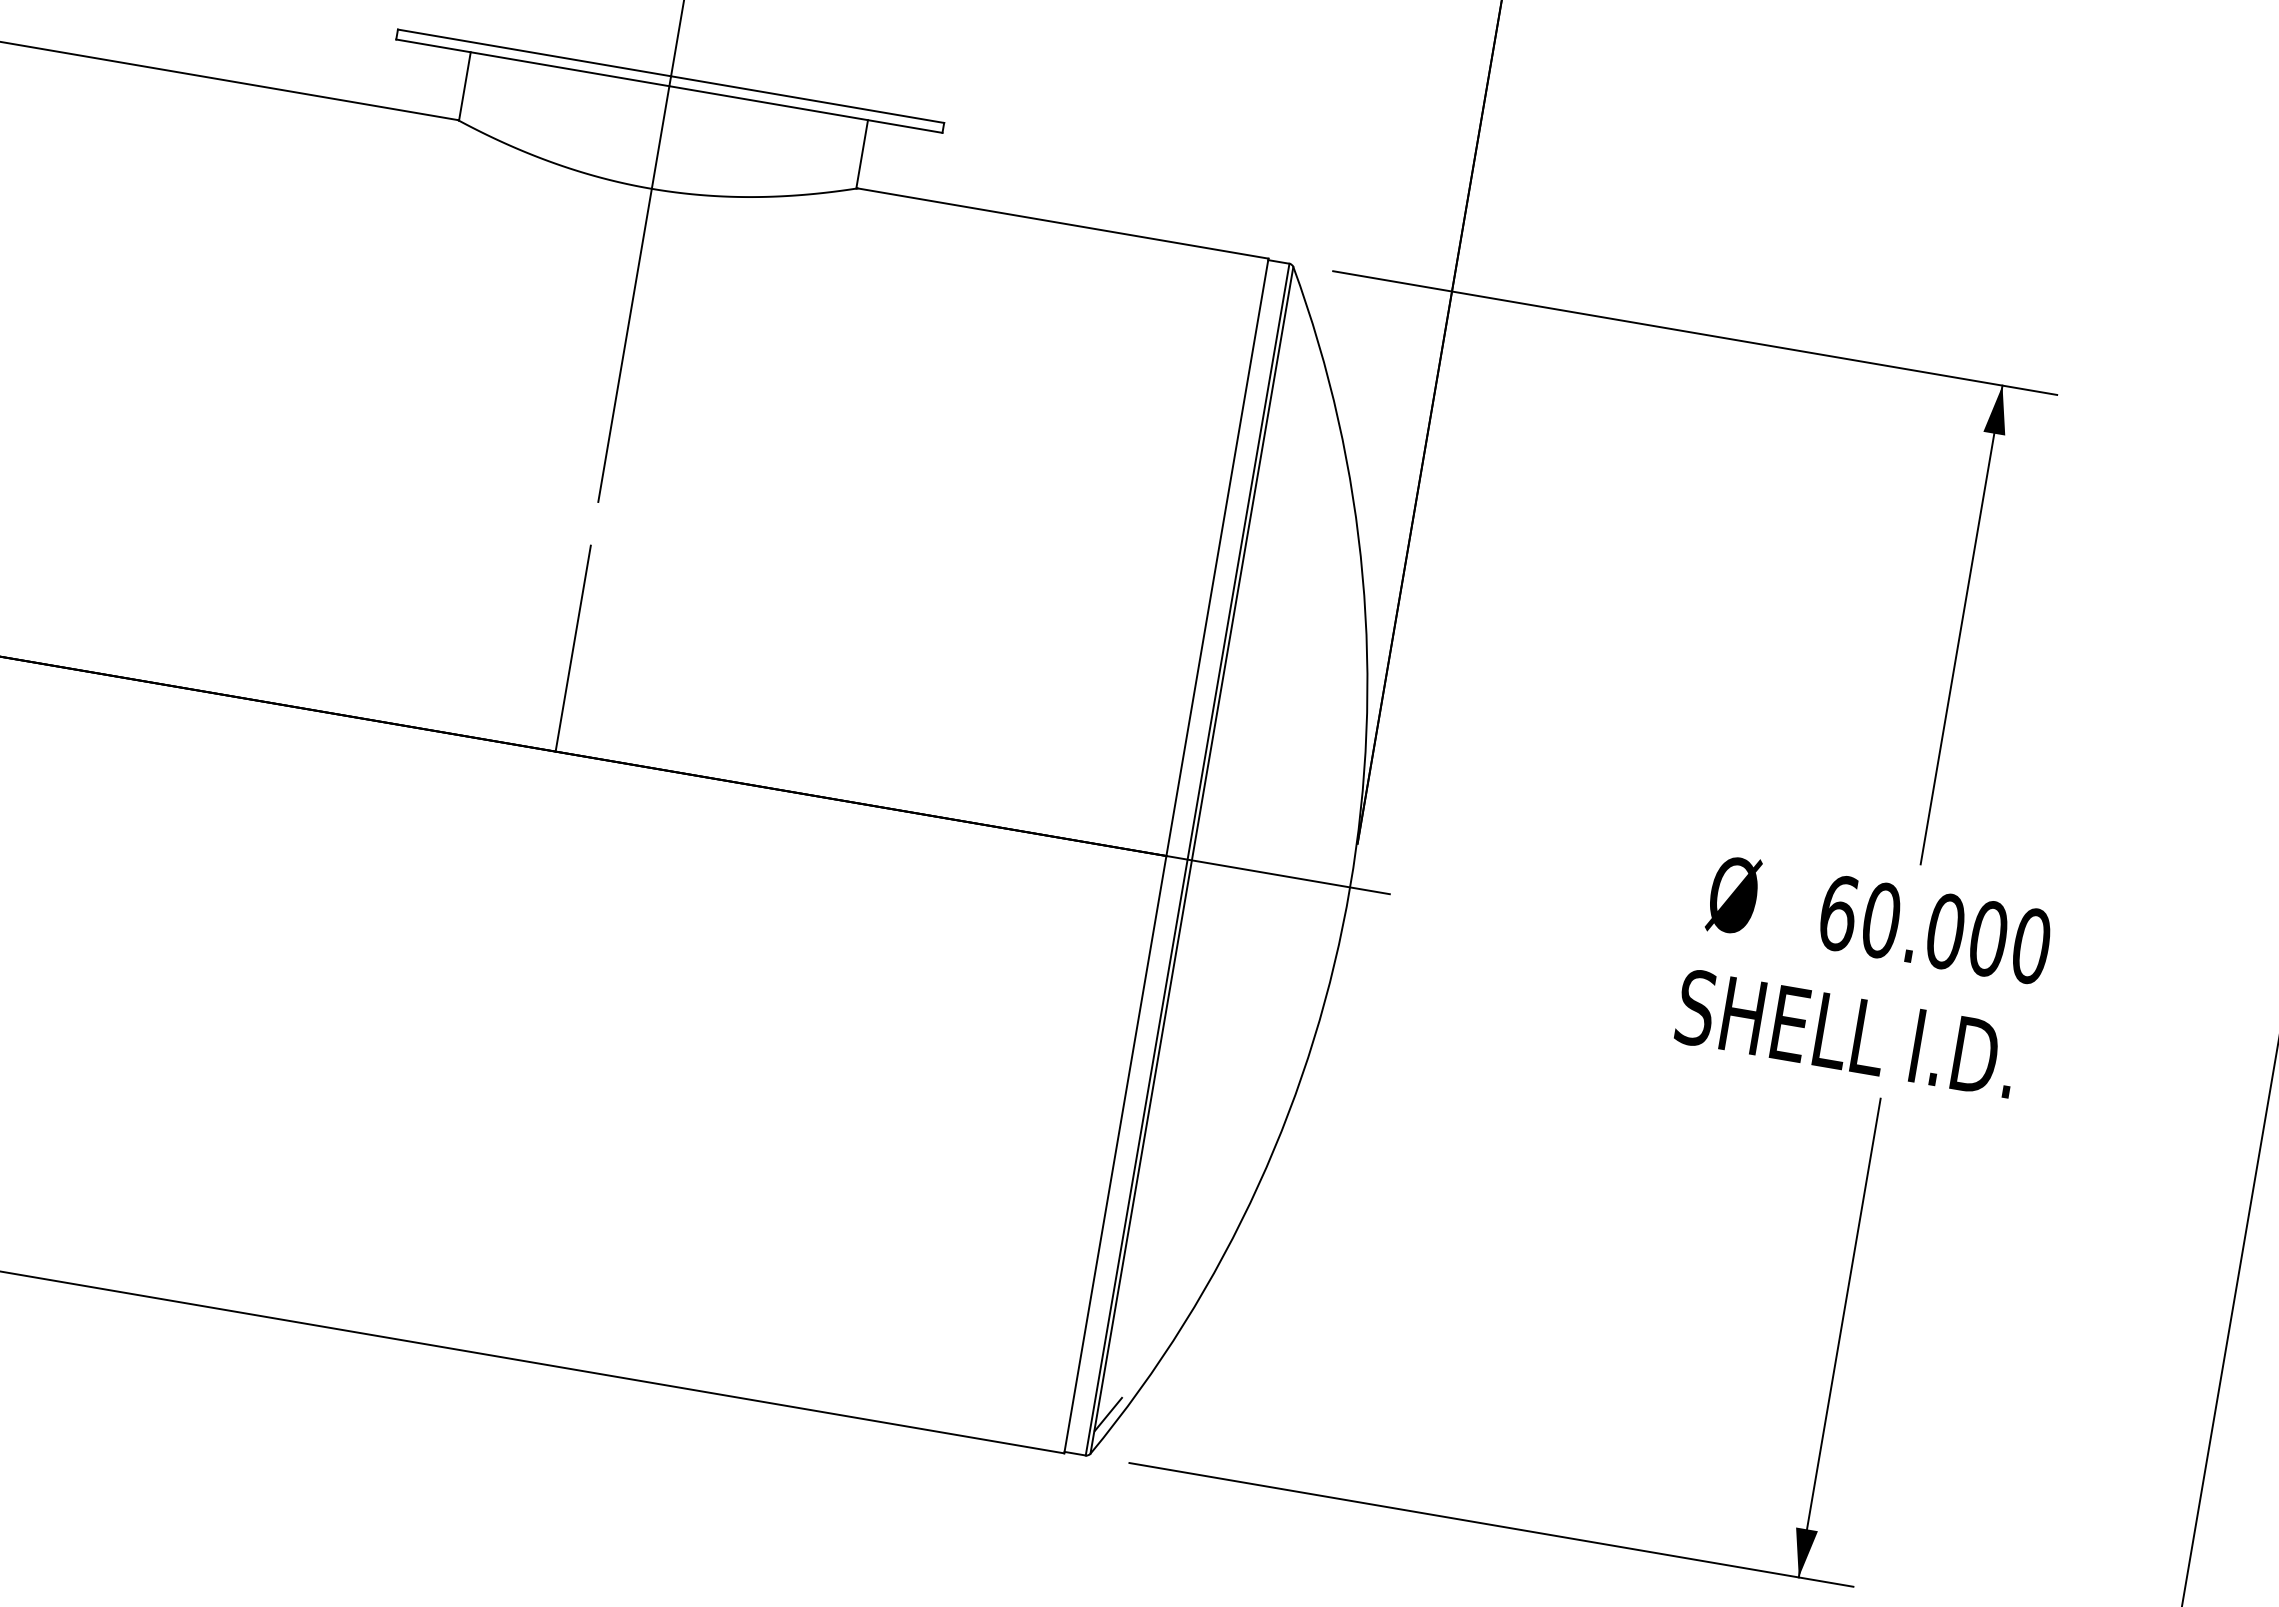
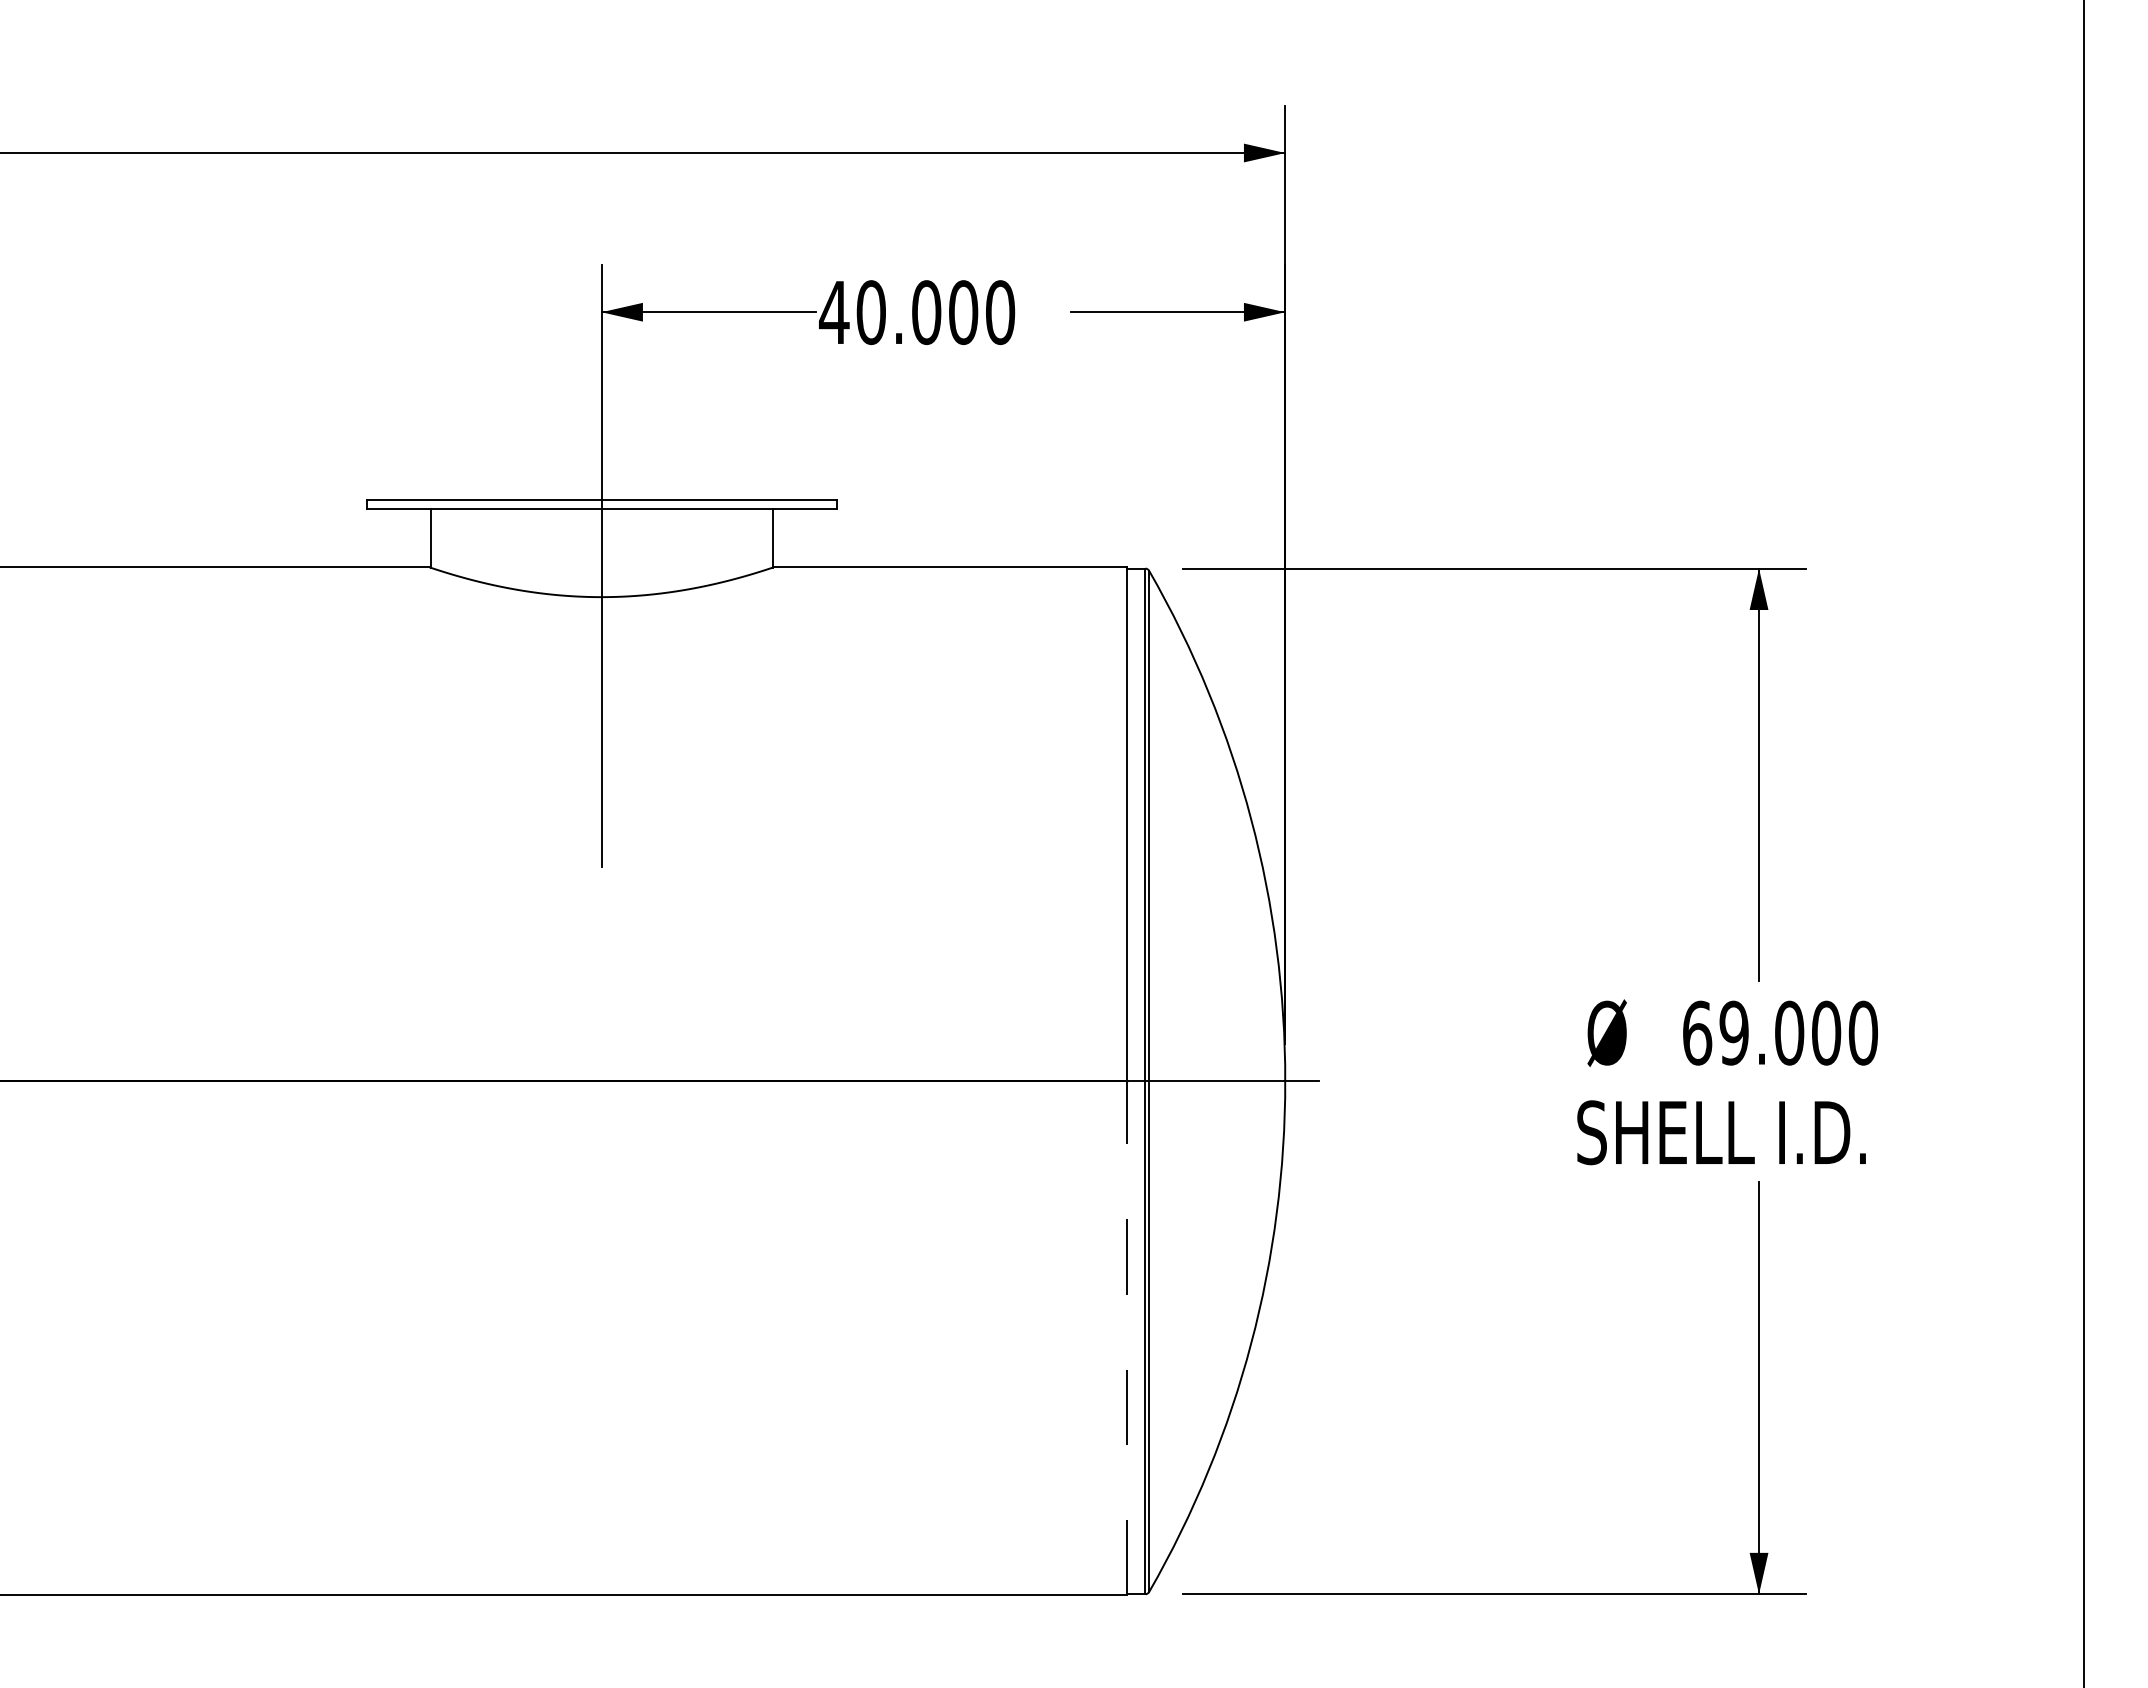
line: (573, 648) -> (601, 992), removed
text: (1880, 919) -> (1733, 1032), 60.000 -> 69.000
line: (1115, 1153) -> (1127, 1337), solid -> dashed
line: (1108, 1414) -> (1158, 1556), removed

